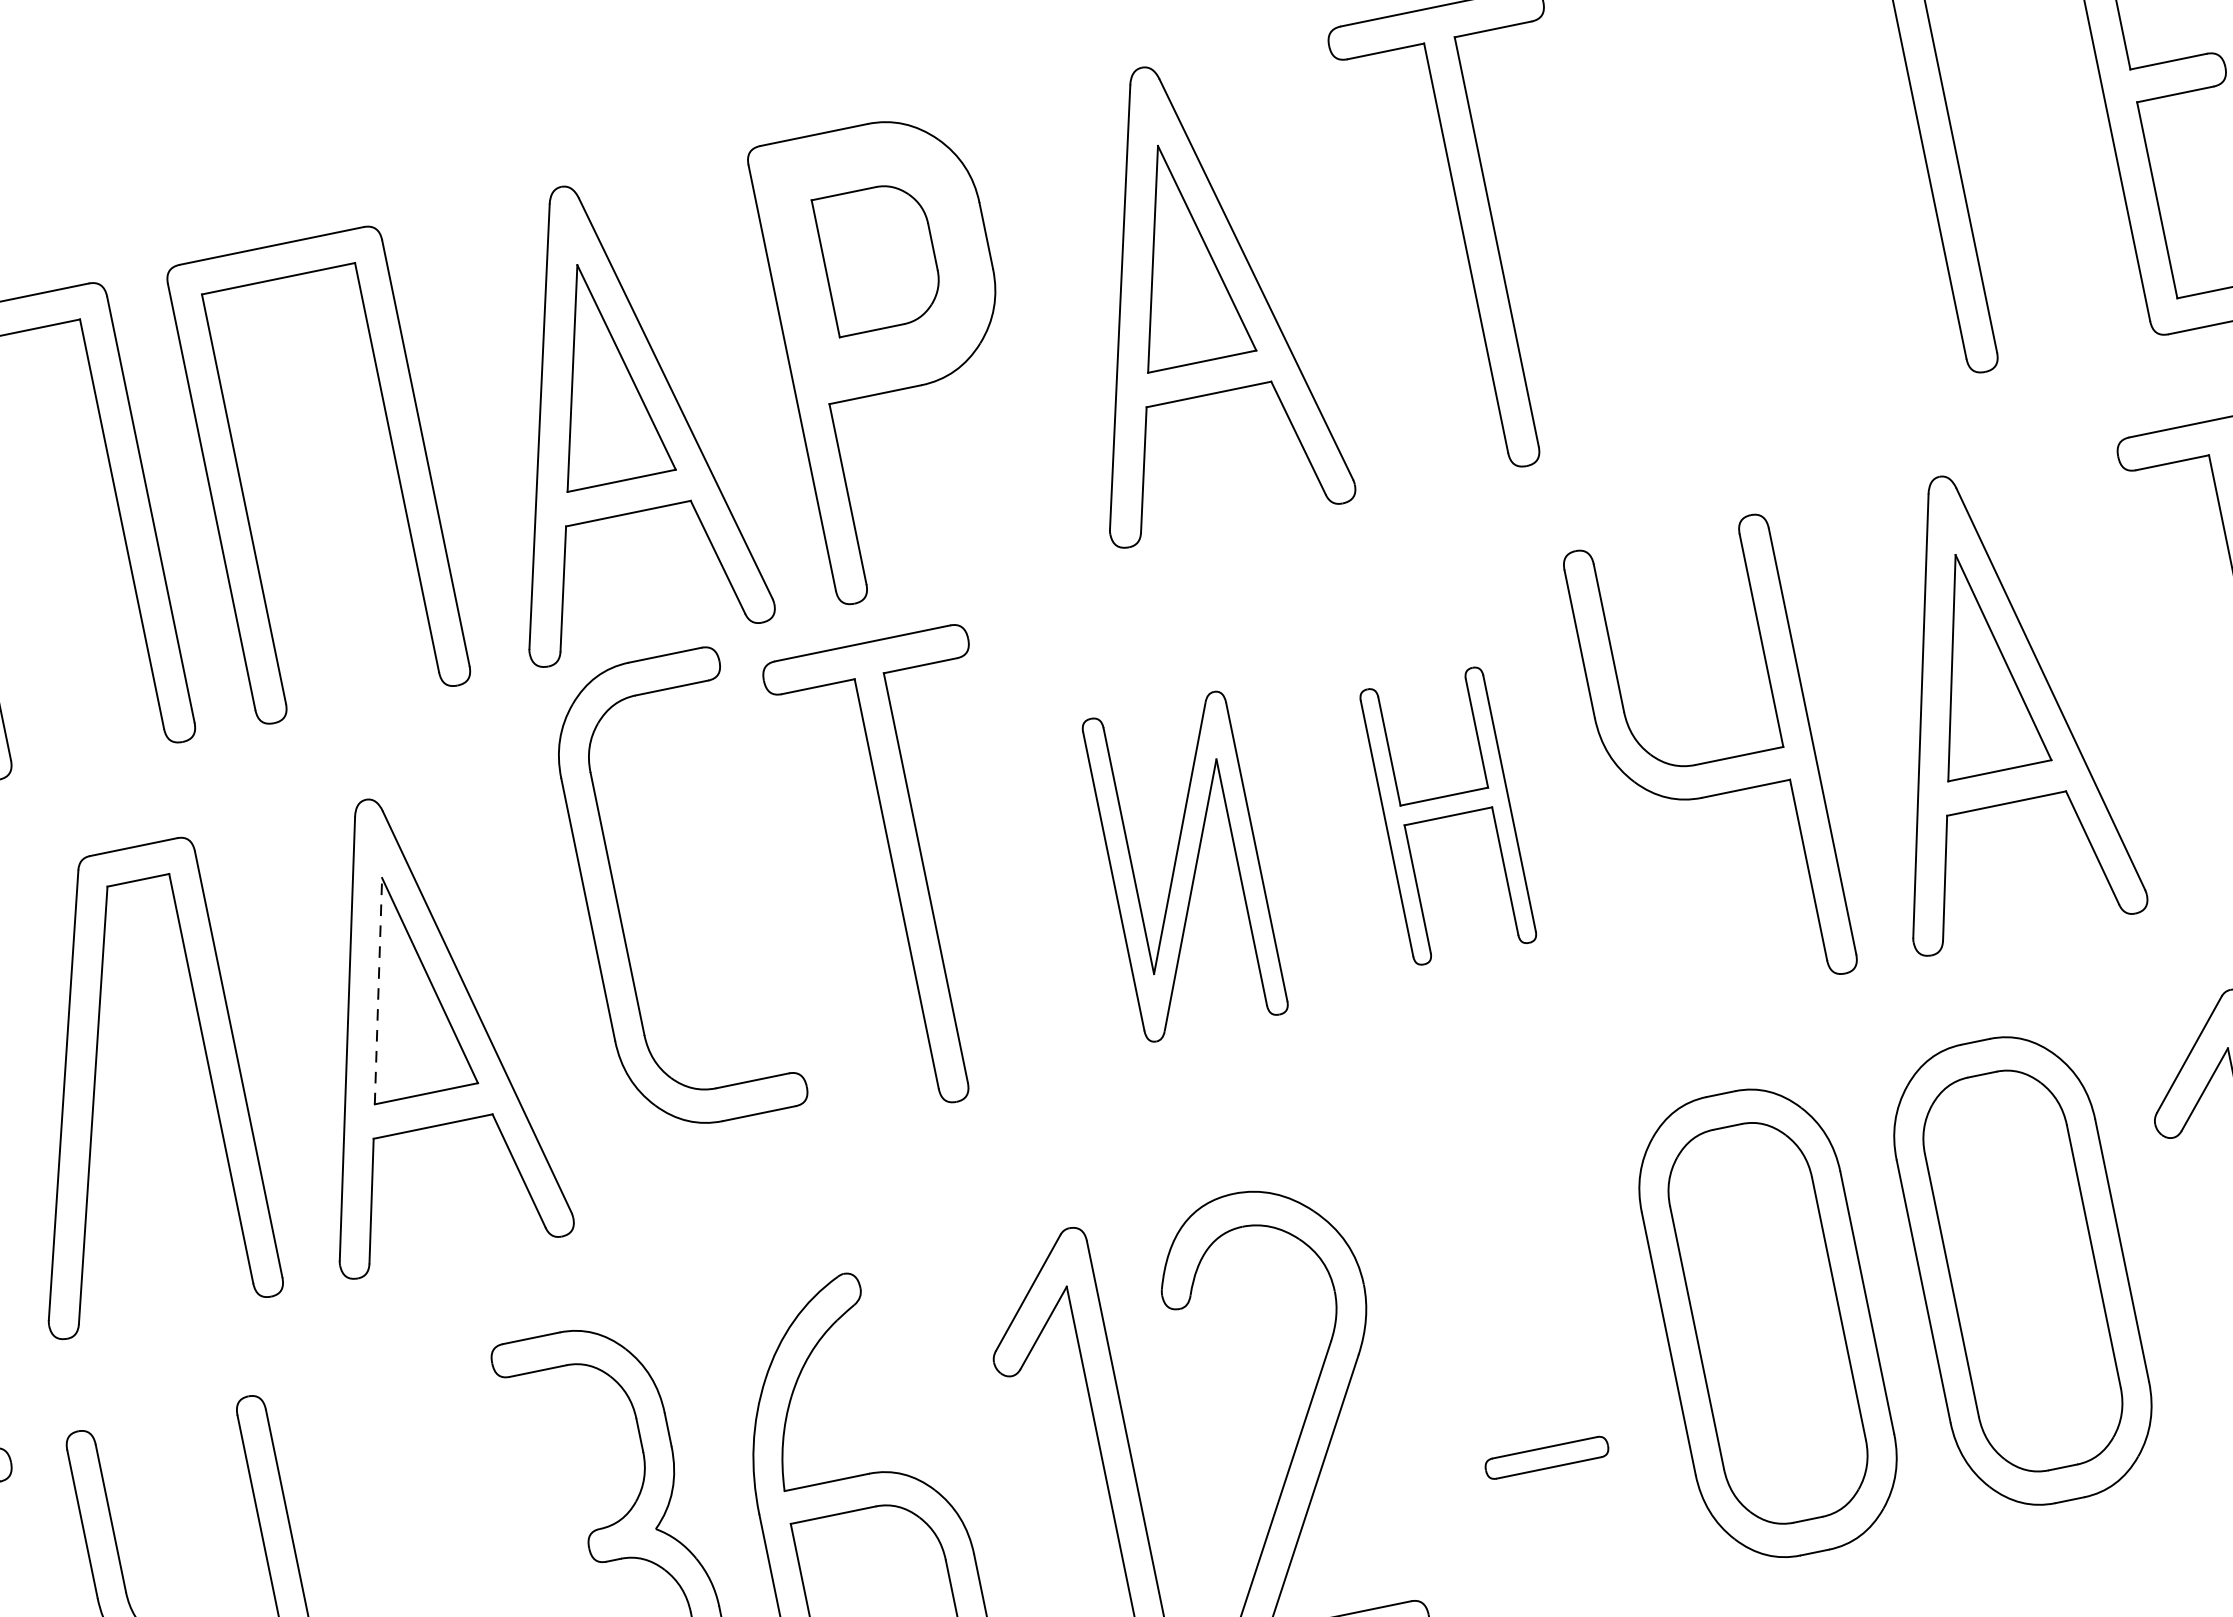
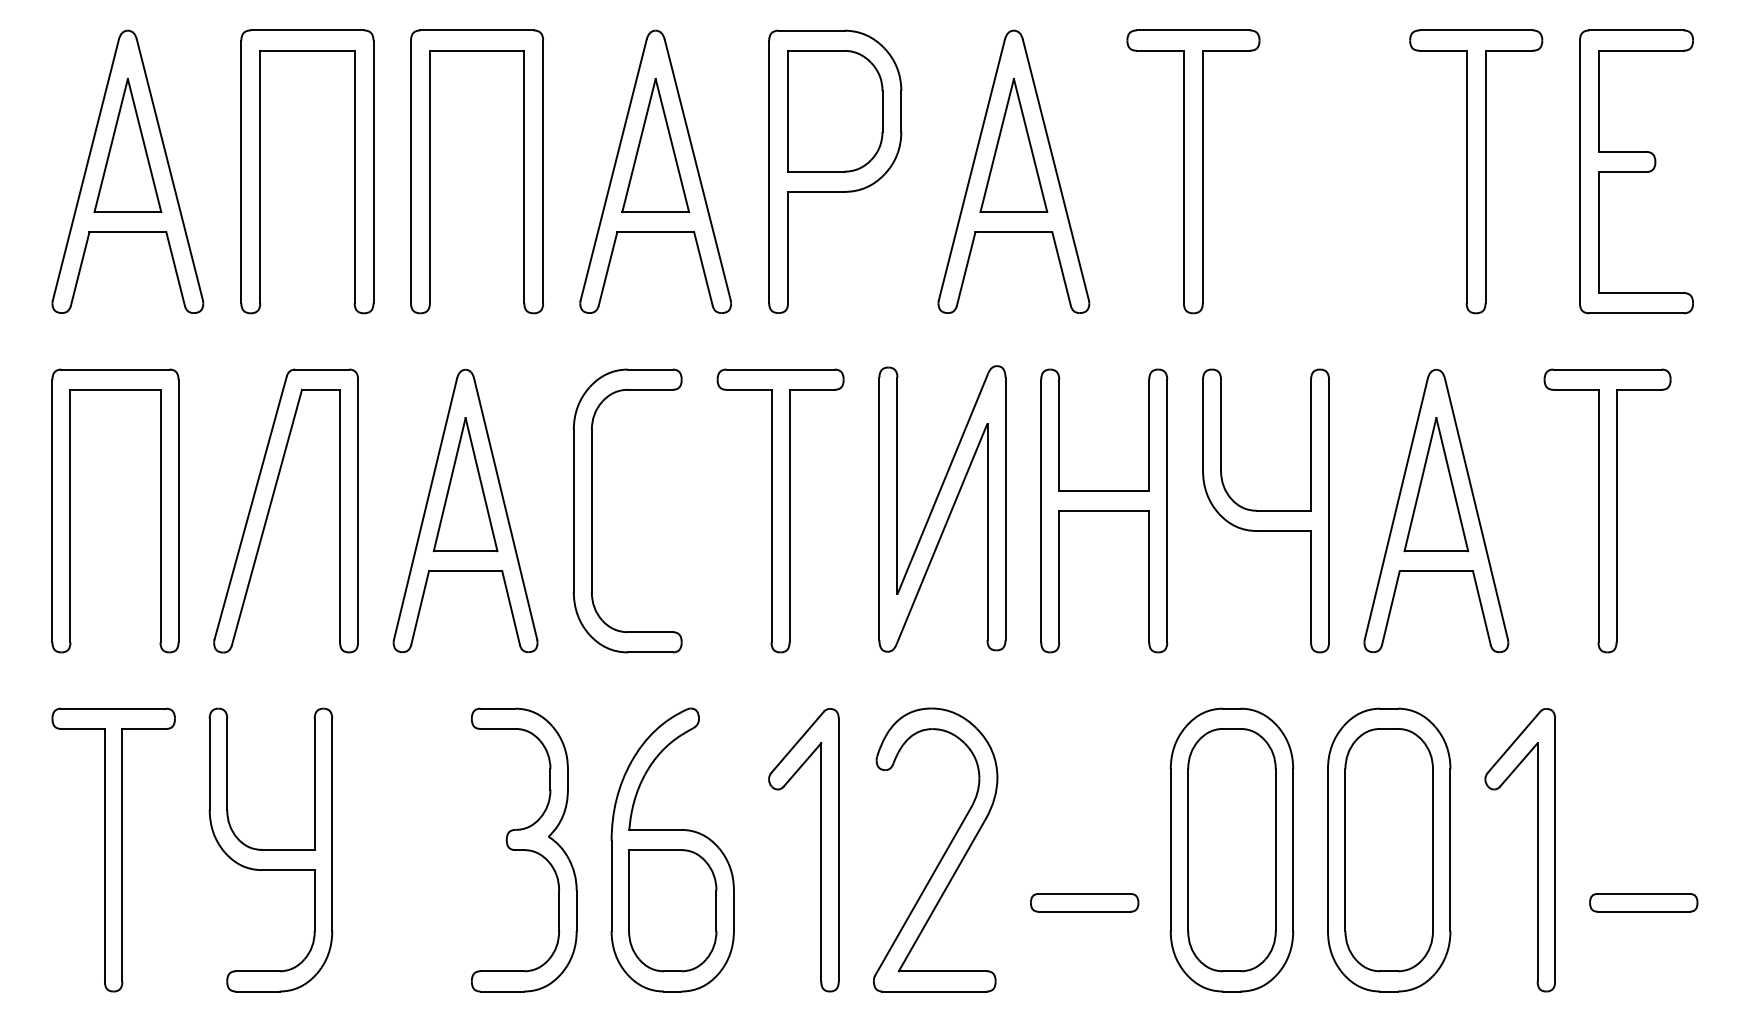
part: (879, 258) -> (835, 111), size x1.43
part: (1448, 815) -> (1104, 510), size x1.67
part: (1185, 865) -> (942, 508), size x1.43
part: (909, 871) -> (780, 510), moved
part: (618, 902) -> (592, 510), moved
line: (378, 991) -> (449, 484), dashed -> solid
part: (1546, 1457) -> (1084, 902), size x1.43

